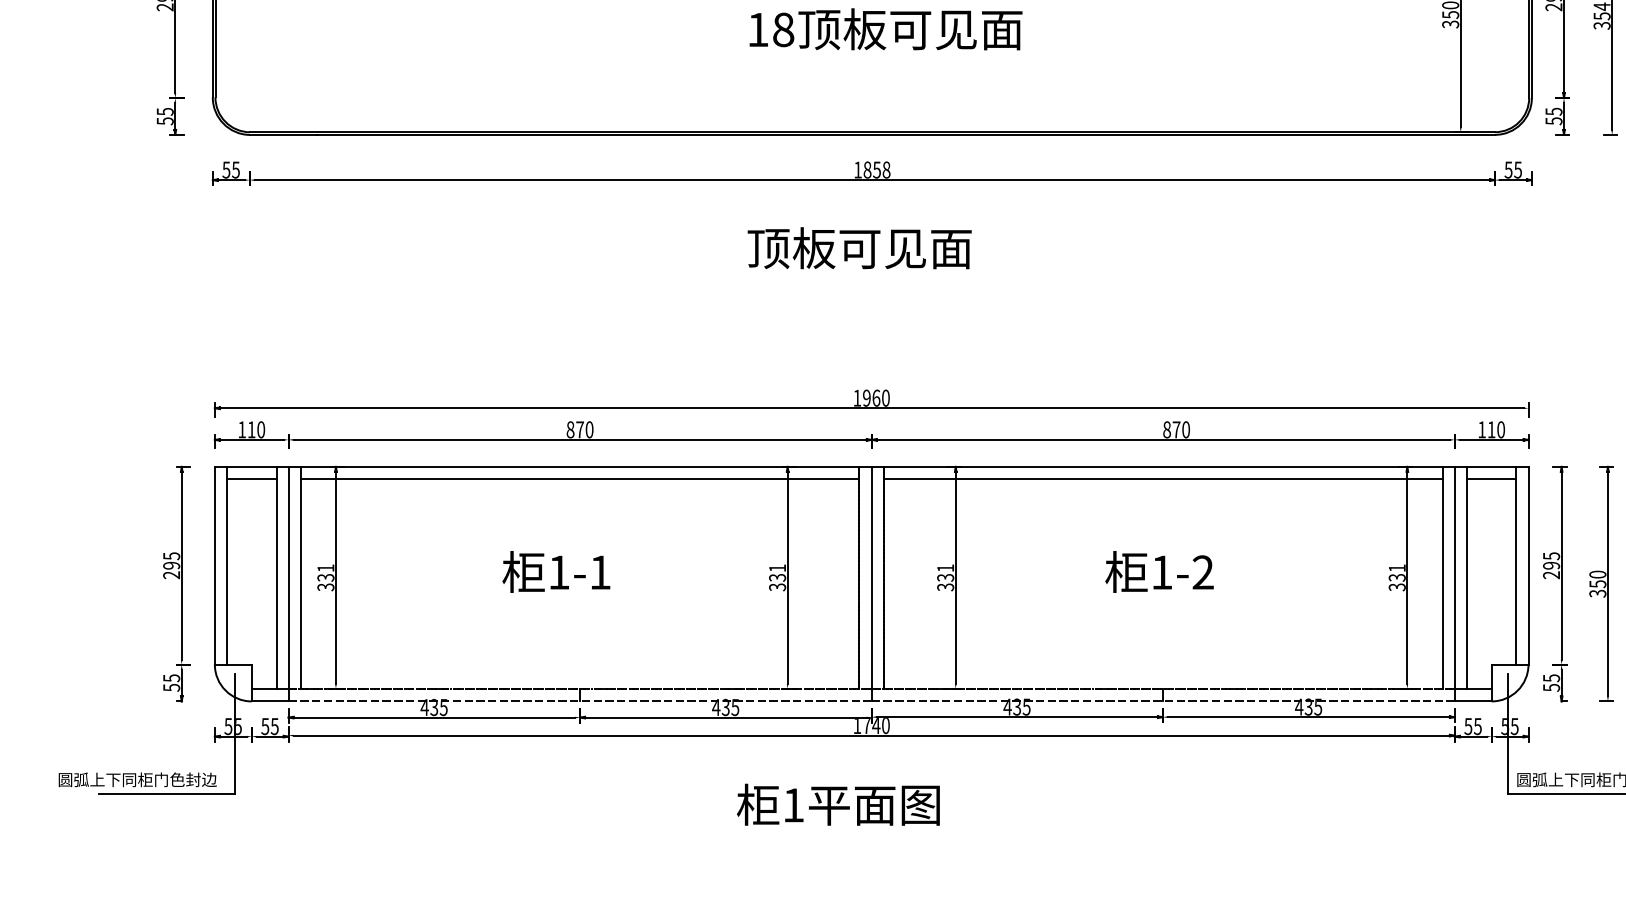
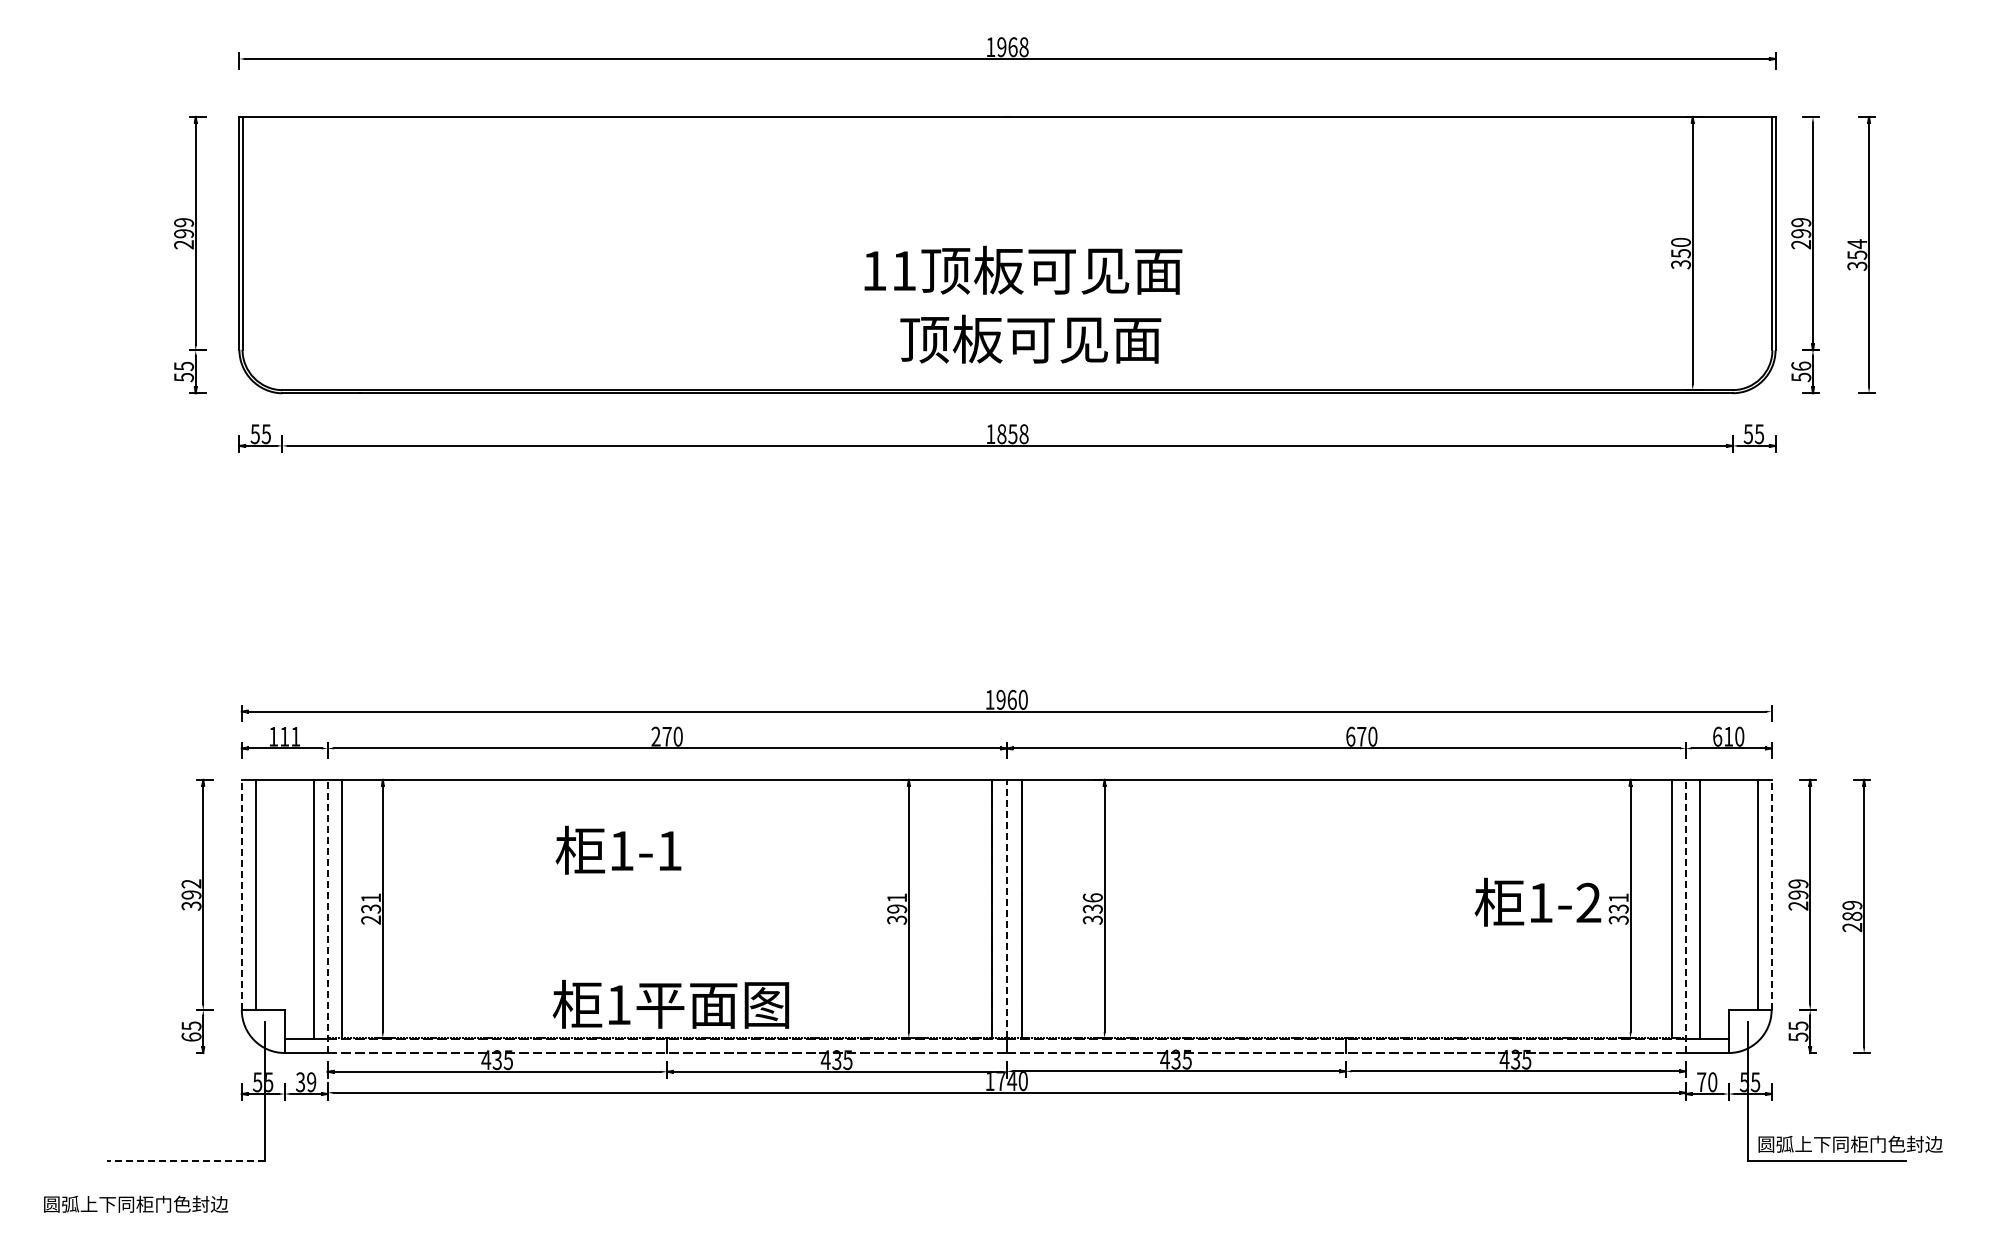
text: (783, 30) -> (904, 271), 18 -> 11
text: (1554, 111) -> (1801, 365), 55 -> 56
text: (859, 247) -> (1030, 338), moved
text: (260, 429) -> (295, 736), 110 -> 111
text: (570, 429) -> (655, 736), 870 -> 270
text: (1166, 429) -> (1350, 736), 870 -> 670
text: (1482, 429) -> (1717, 736), 110 -> 610
line: (251, 478) -> (284, 793), removed
line: (579, 478) -> (666, 793), removed
line: (1163, 478) -> (1346, 793), removed
line: (1491, 478) -> (1728, 793), removed
text: (1551, 555) -> (1798, 883), 295 -> 299
text: (171, 565) -> (191, 894), 295 -> 392
line: (214, 565) -> (241, 894), solid -> dashed
line: (1528, 565) -> (1771, 894), solid -> dashed
text: (945, 567) -> (1092, 897), 331 -> 336
text: (556, 571) -> (618, 849), moved
text: (1159, 571) -> (1537, 901), moved
text: (777, 577) -> (897, 908), 331 -> 391
line: (871, 577) -> (1006, 908), solid -> dashed
line: (288, 584) -> (327, 916), solid -> dashed
line: (1454, 584) -> (1685, 916), solid -> dashed
text: (1597, 584) -> (1852, 916), 350 -> 289
text: (326, 586) -> (371, 919), 331 -> 231
text: (171, 687) -> (191, 1036), 55 -> 65
text: (270, 726) -> (306, 1082), 55 -> 39
text: (1472, 726) -> (1706, 1082), 55 -> 70
text: (138, 779) -> (136, 1203), moved
line: (167, 793) -> (186, 1160), solid -> dashed
text: (838, 804) -> (670, 1004), moved

